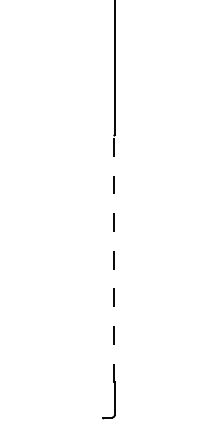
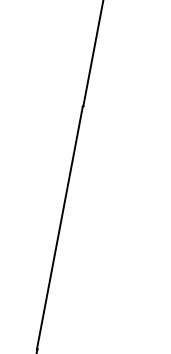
line: (114, 258) -> (60, 227), dashed -> solid

